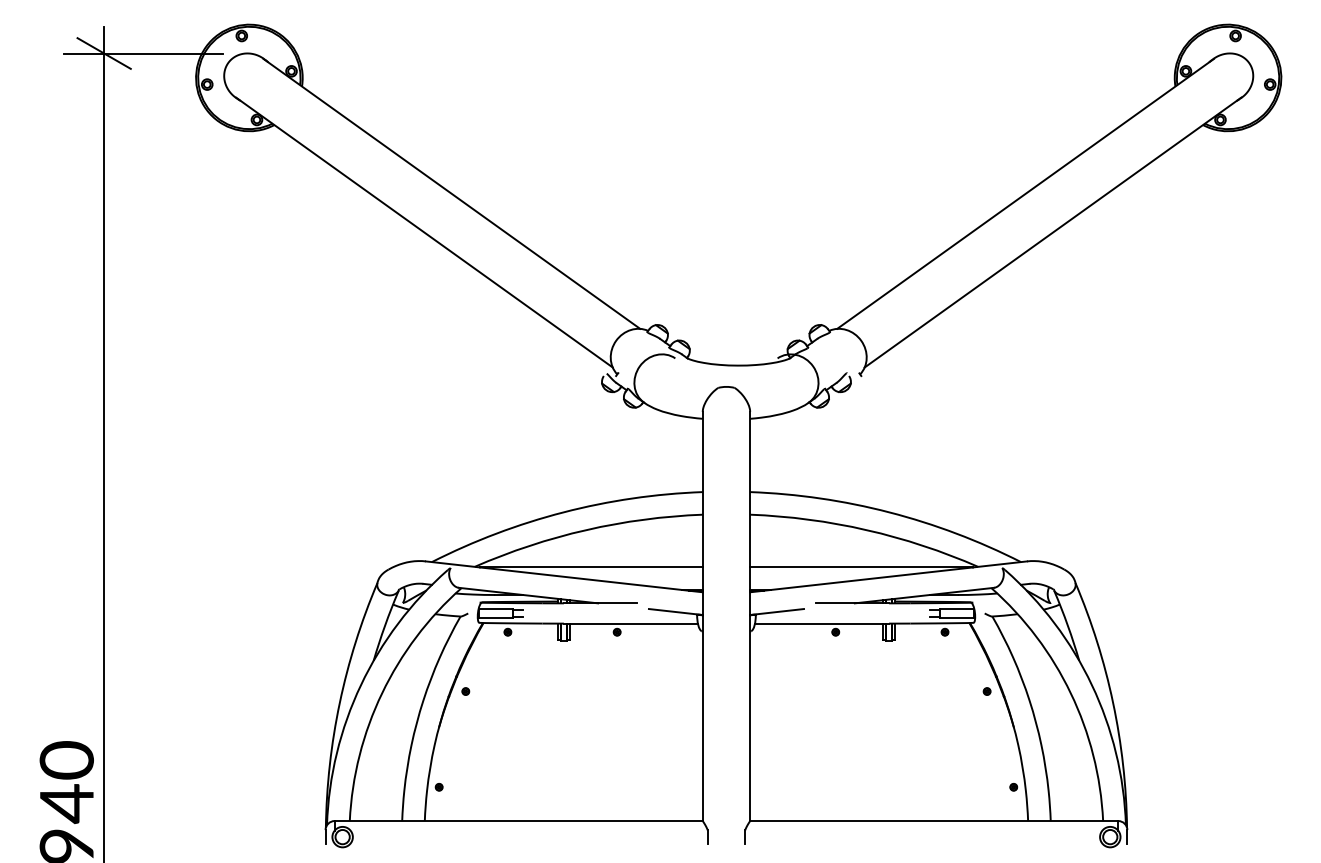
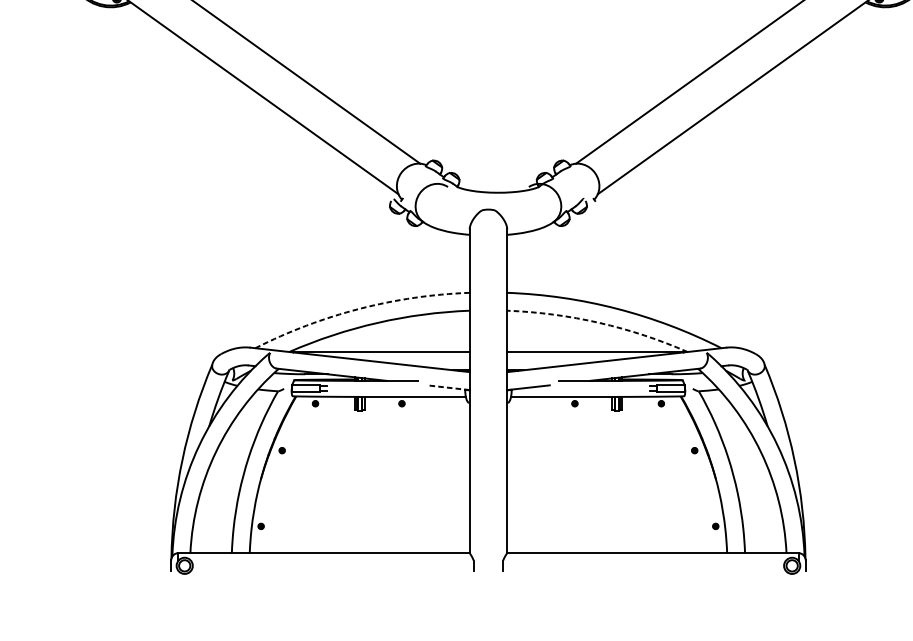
arc: (563, 512) -> (359, 308), solid -> dashed
arc: (866, 530) -> (599, 323), solid -> dashed
line: (675, 611) -> (448, 387), solid -> dashed

